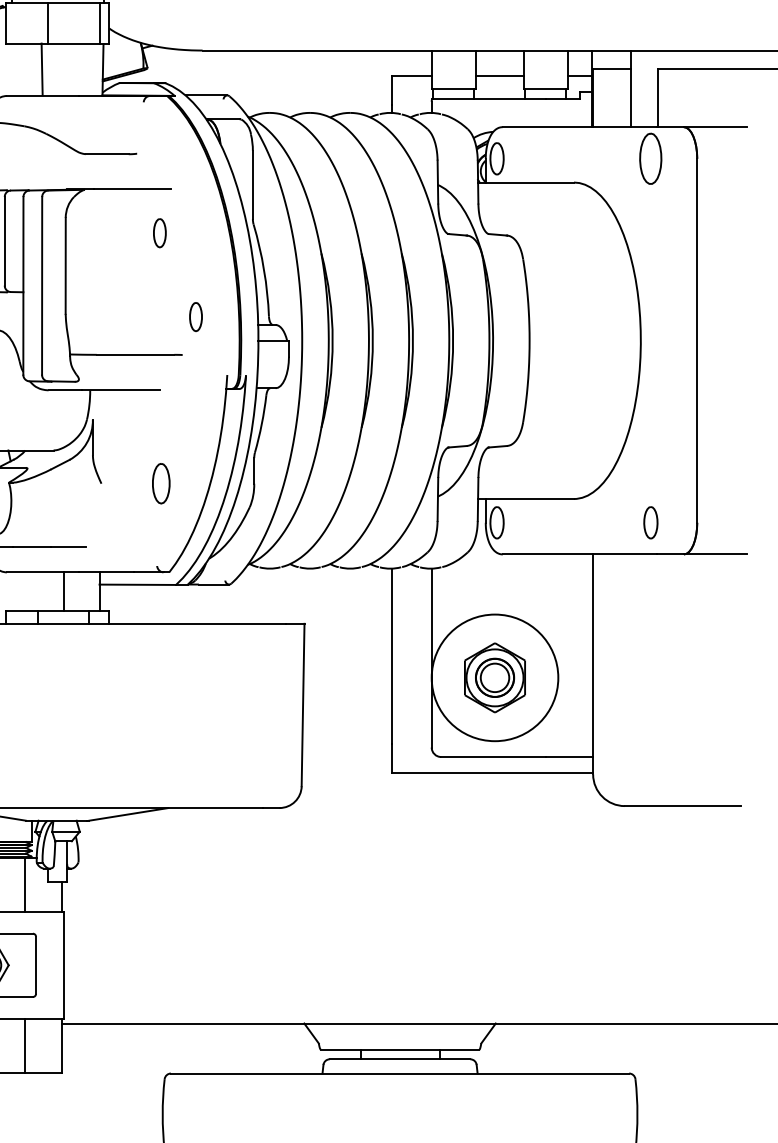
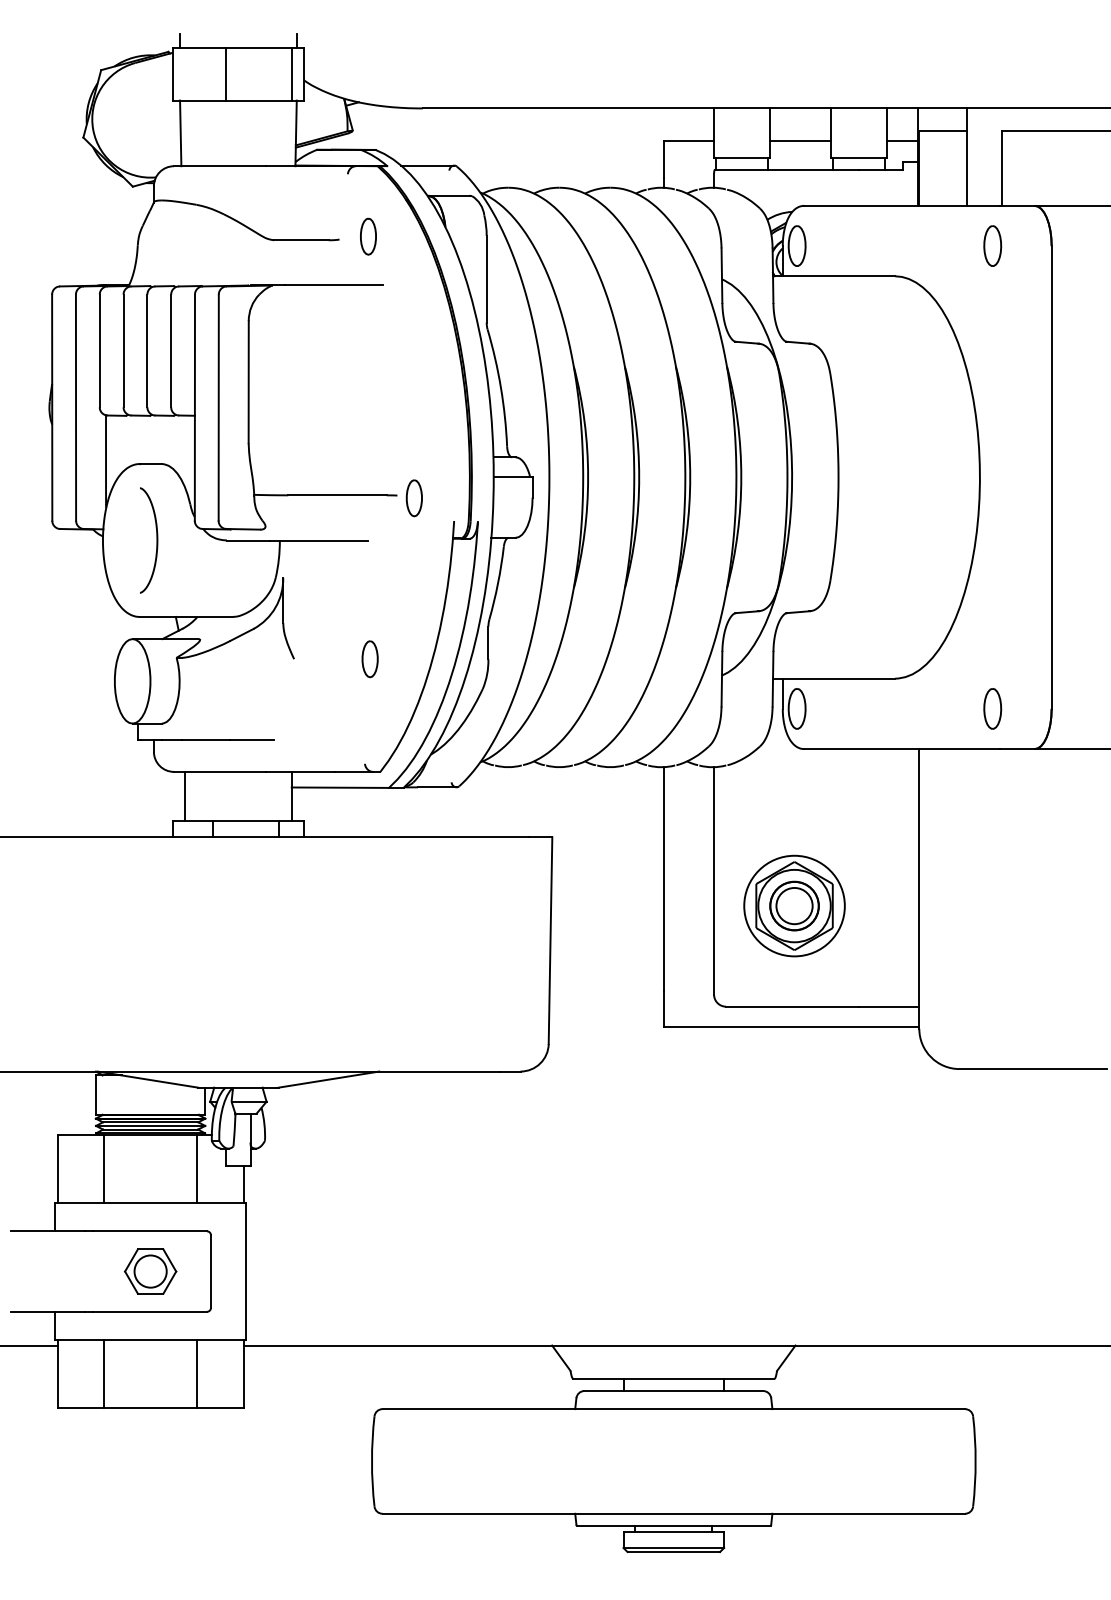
line: (41, 69) -> (180, 133), moved
part: (650, 158) -> (992, 245), size x0.62
part: (159, 233) -> (368, 236), moved
part: (195, 317) -> (413, 498), moved
part: (160, 483) -> (369, 659), size x0.71
line: (63, 591) -> (185, 796), moved
circle: (494, 677) -> (794, 905), size x0.62

